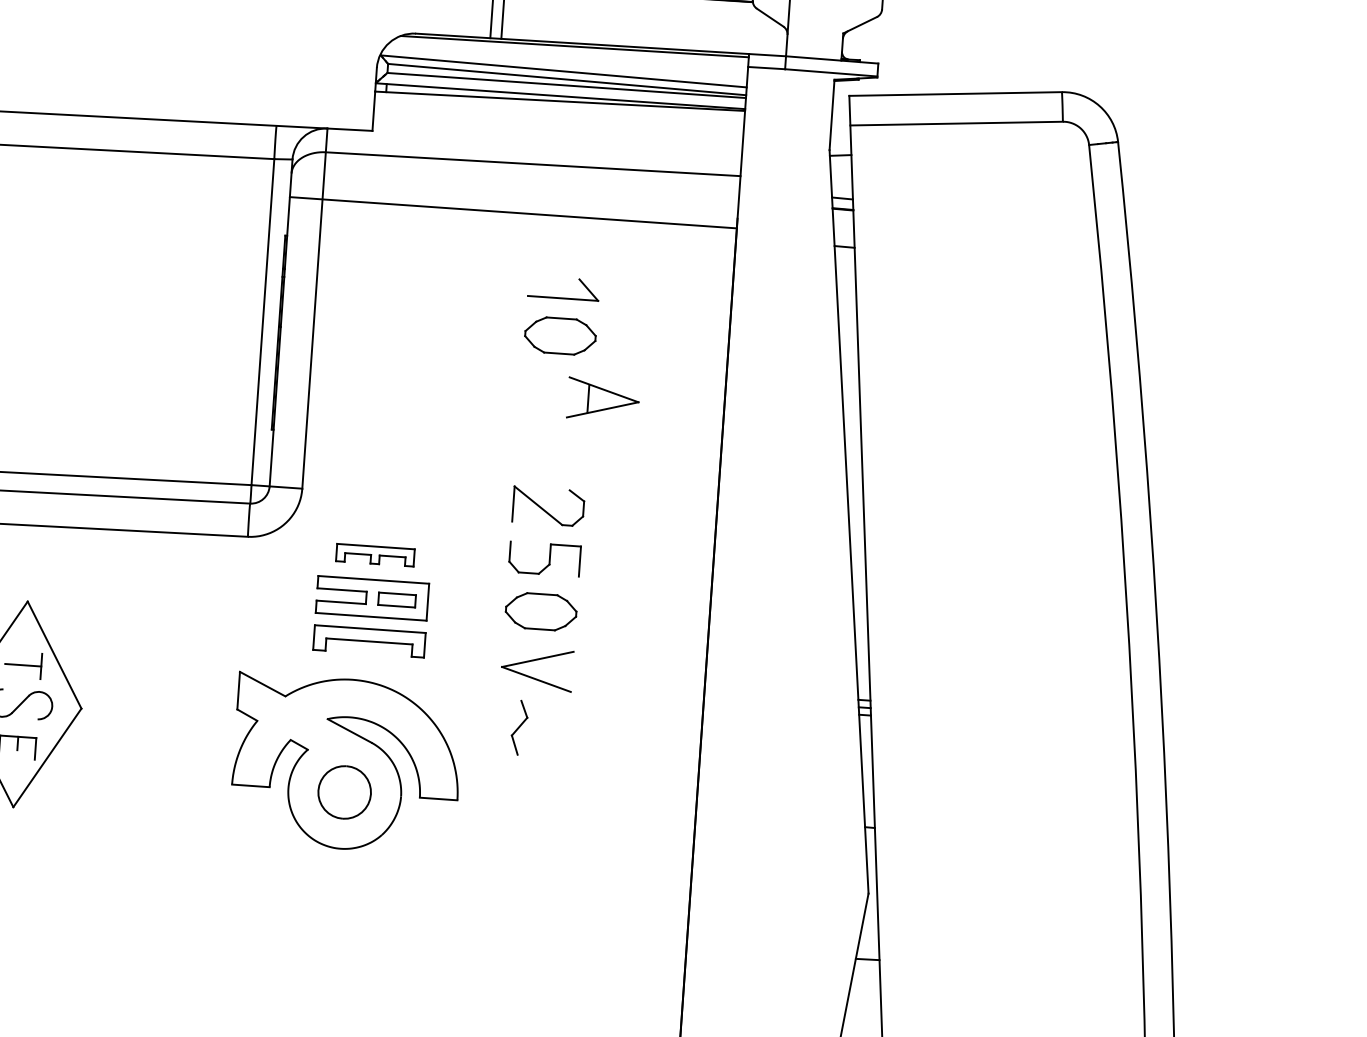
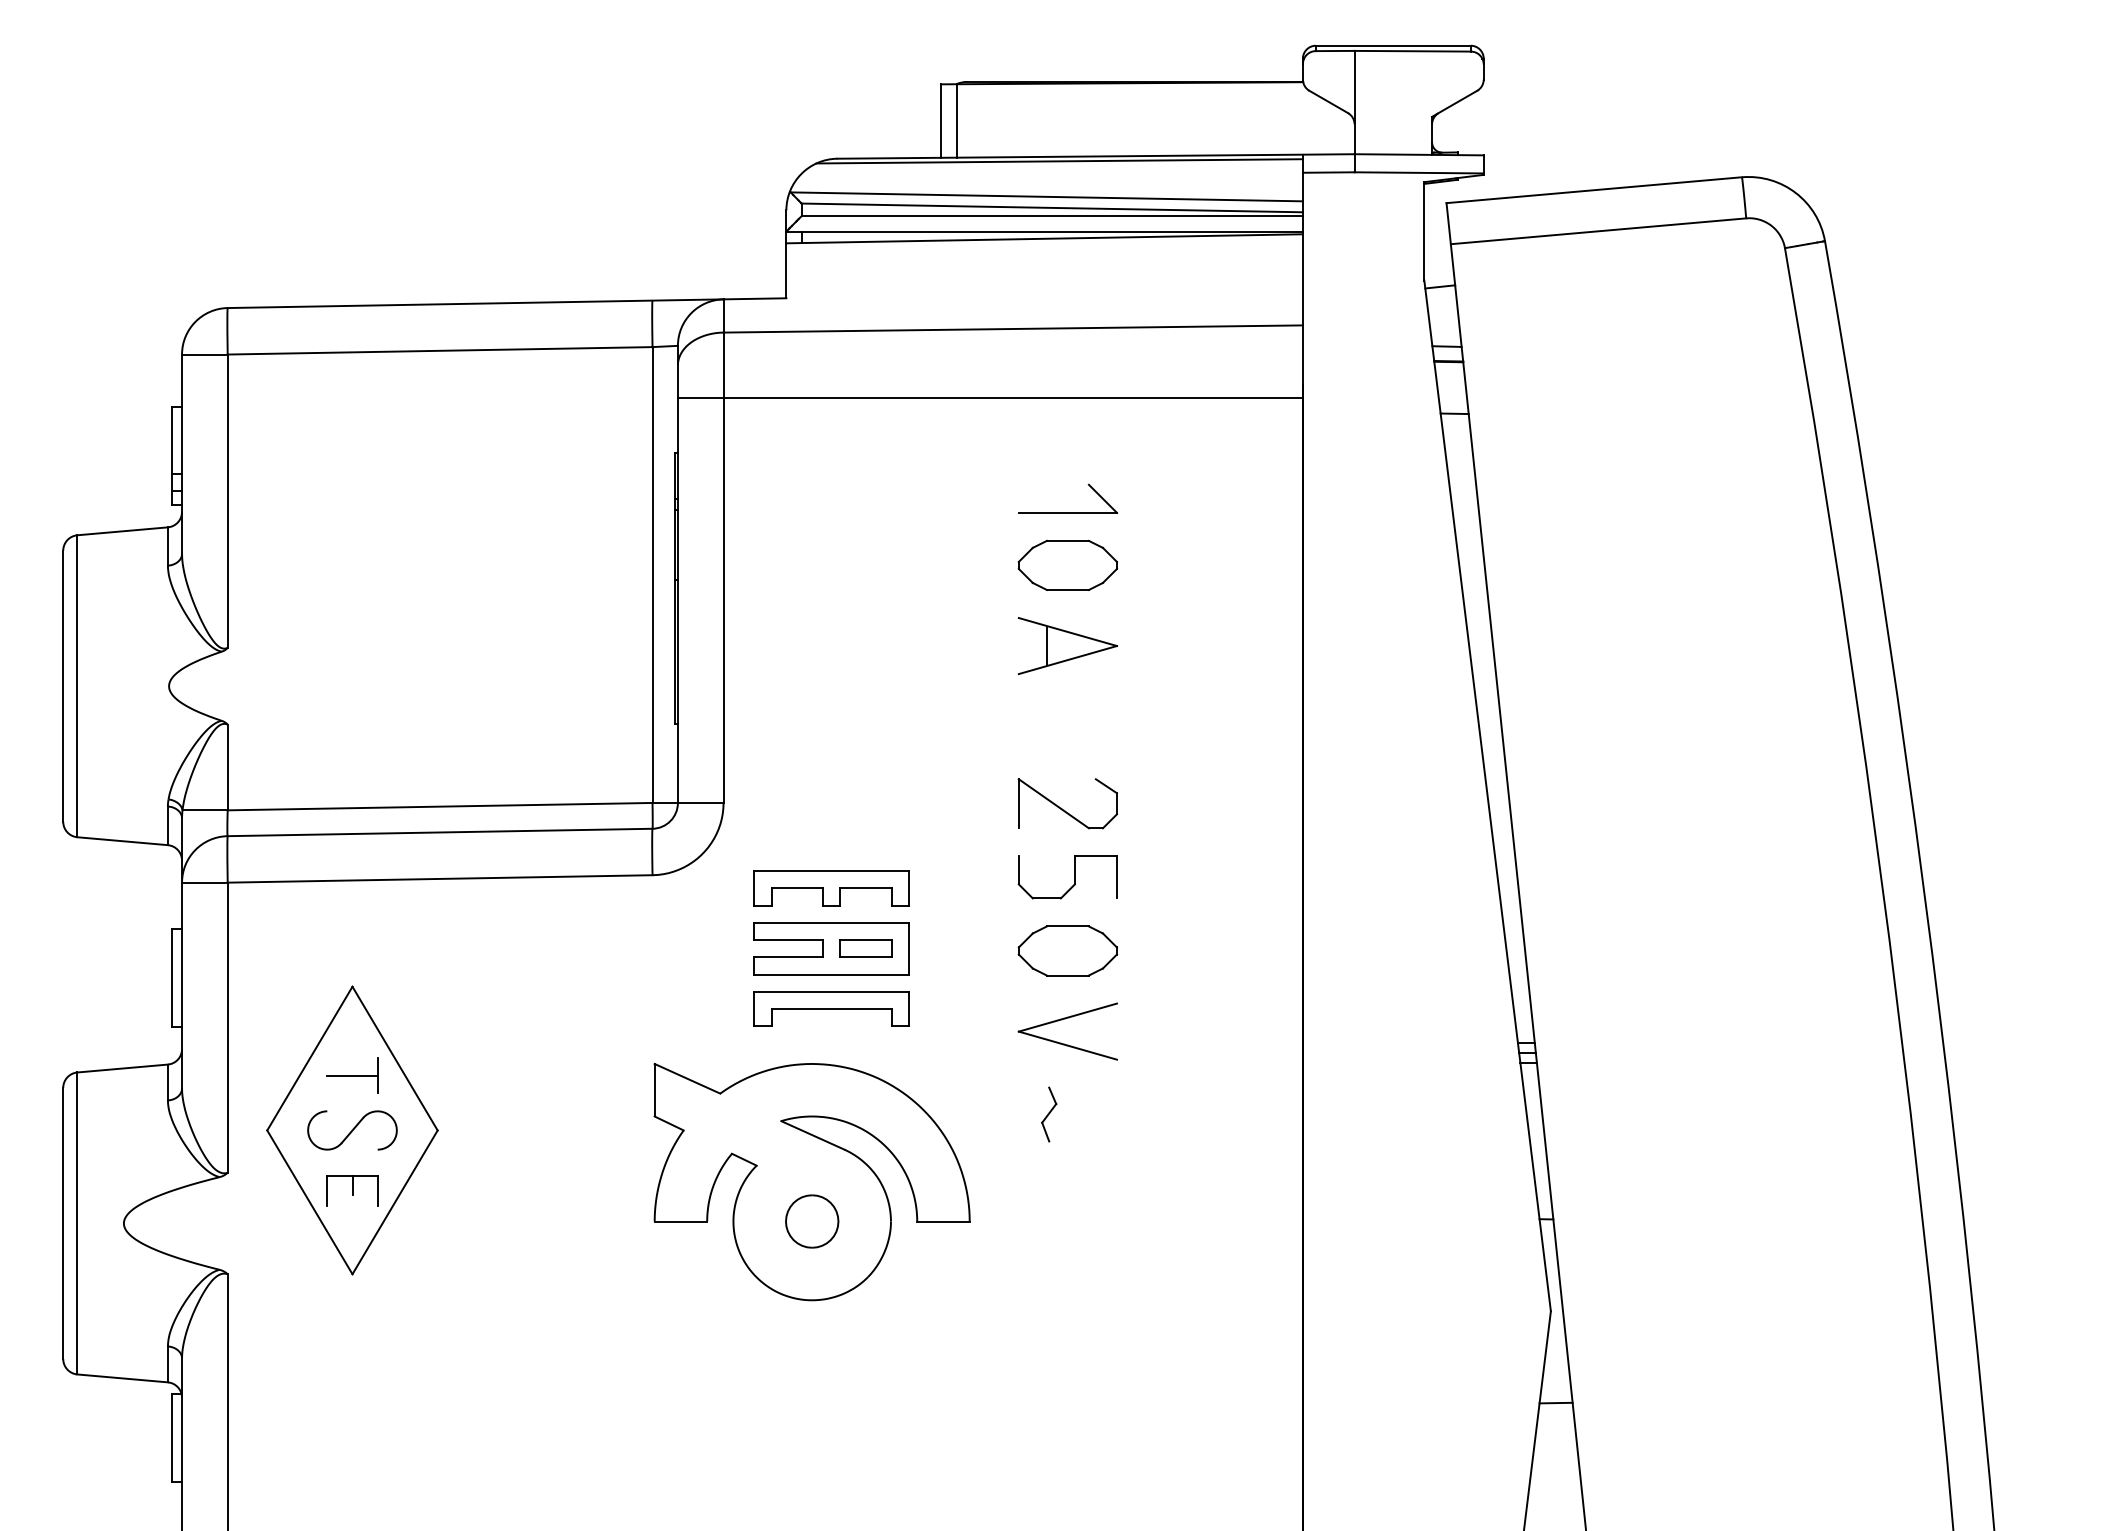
part: (603, 400) -> (1067, 646), moved
part: (375, 555) -> (831, 888), size x1.43
part: (519, 727) -> (1049, 1114), size x0.71
part: (344, 792) -> (812, 1221), size x0.71

